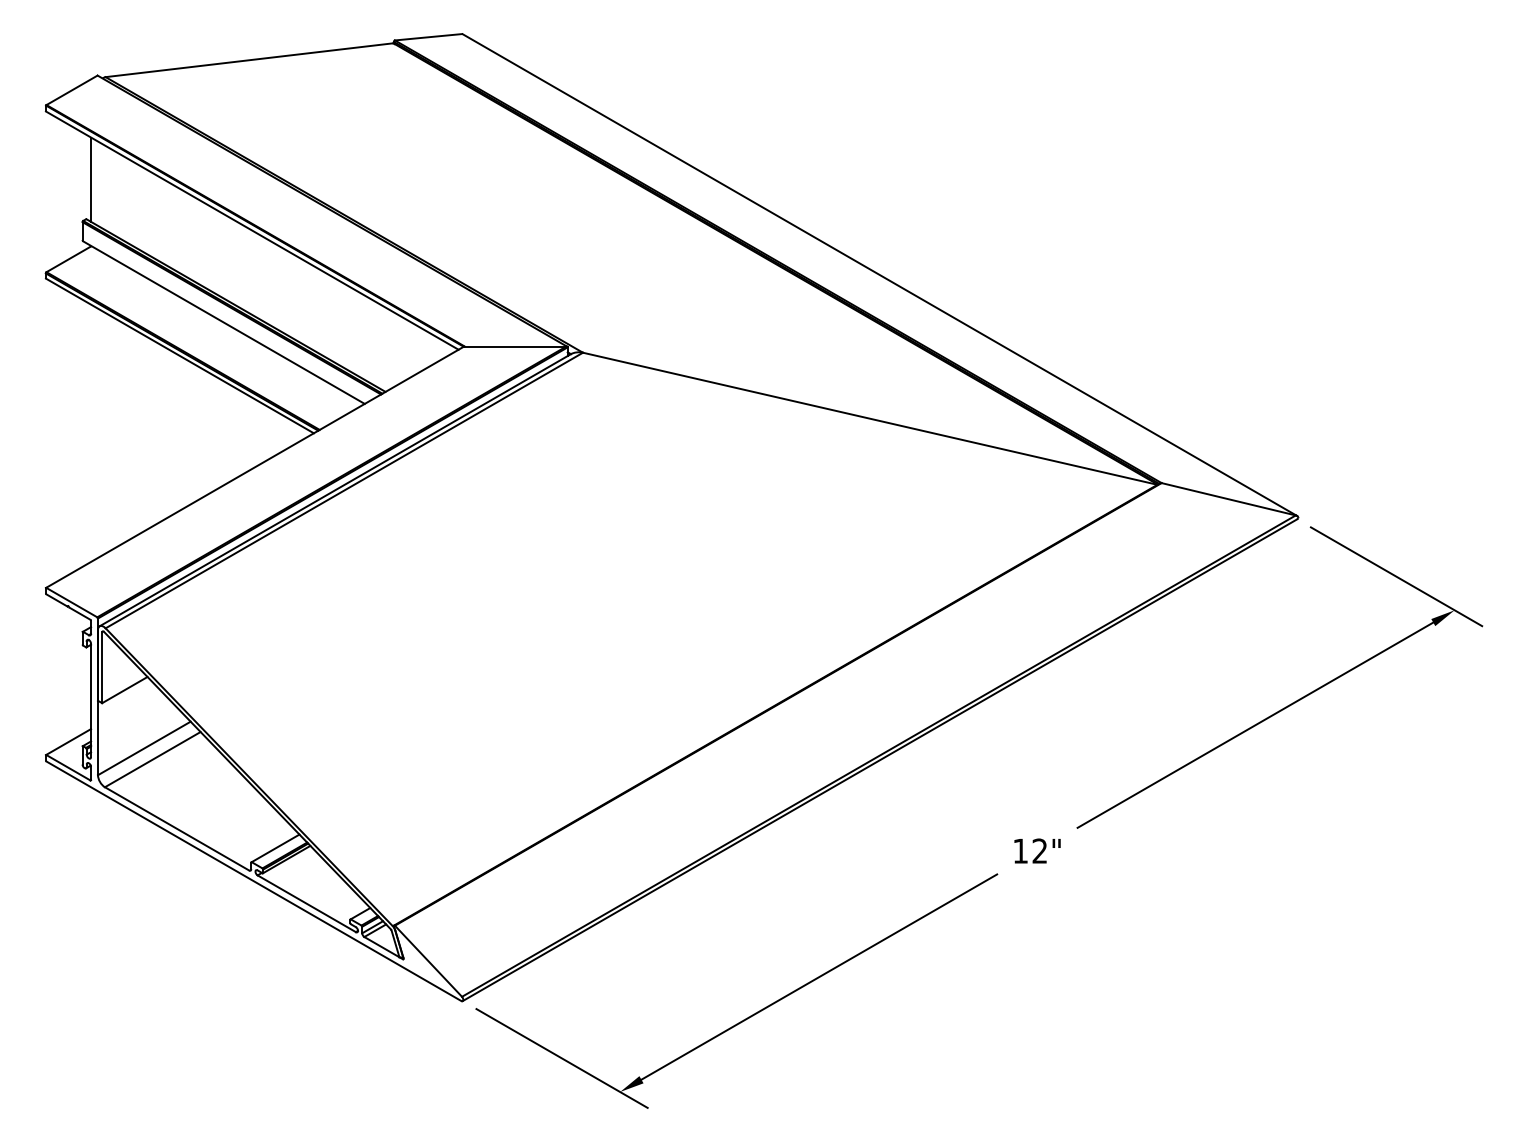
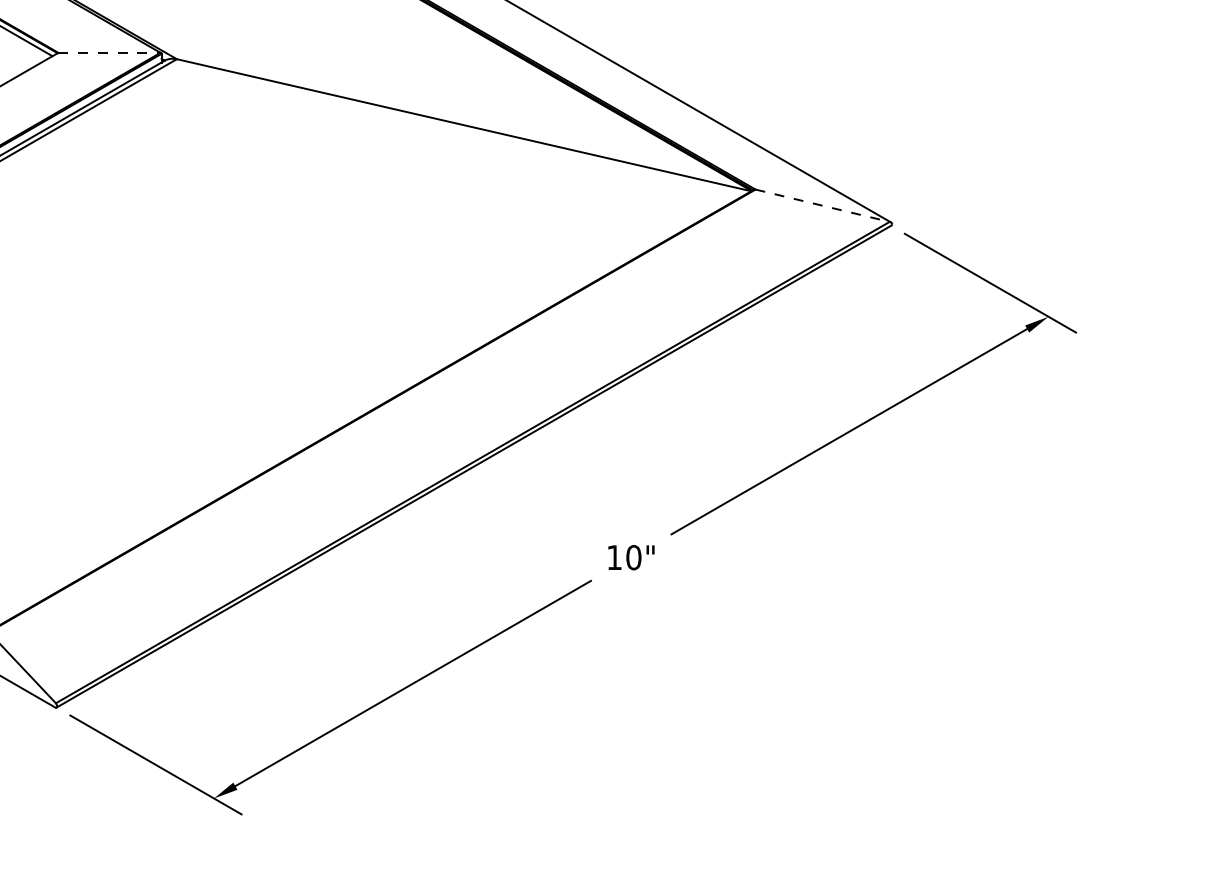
line: (515, 346) -> (109, 52), solid -> dashed
line: (1228, 499) -> (822, 205), solid -> dashed
text: (1039, 850) -> (633, 556), 12" -> 10"

